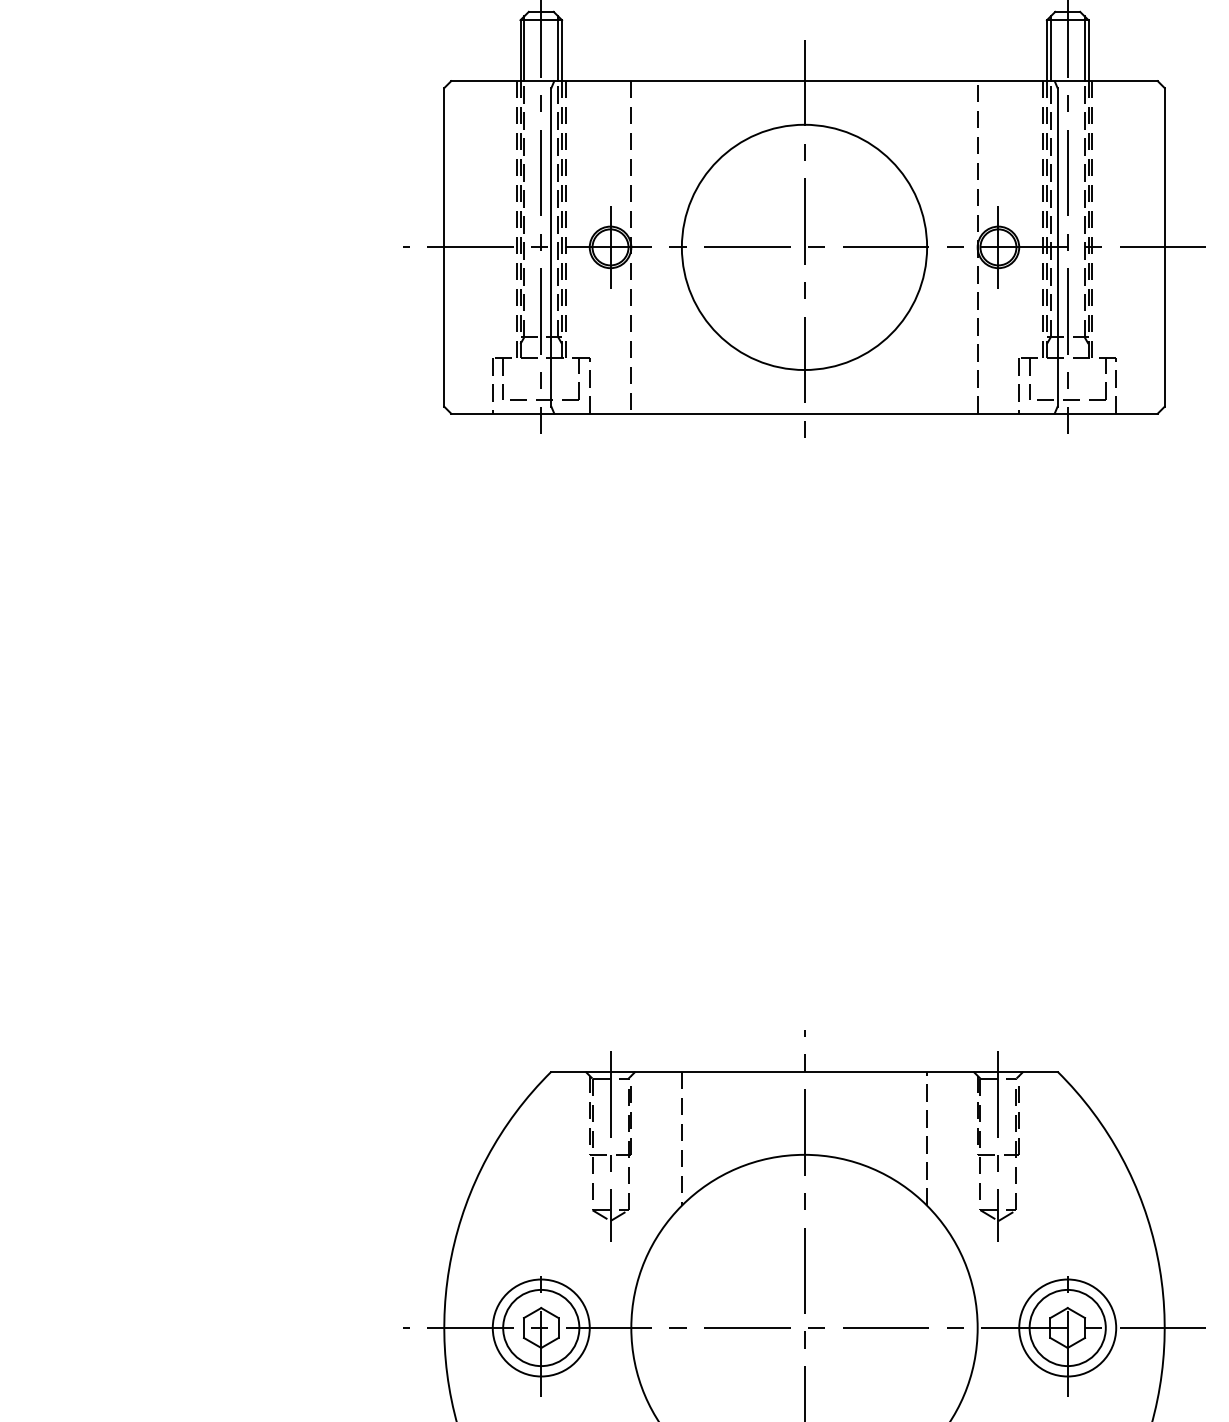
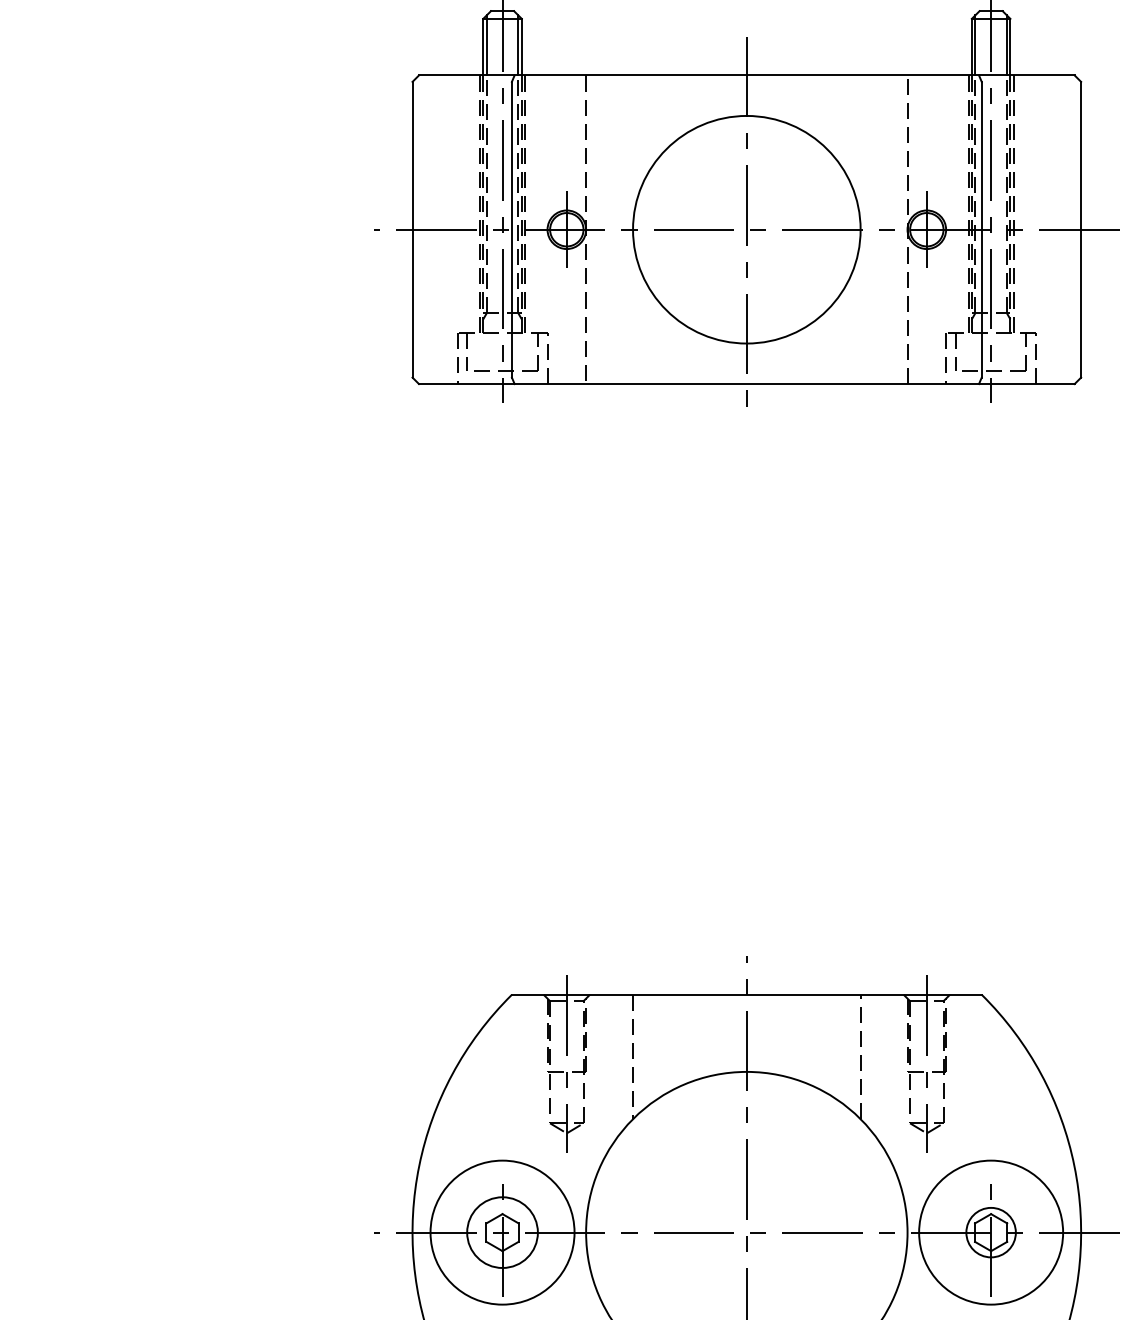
circle: (541, 1327) -> (502, 1232), size x1.6
circle: (1067, 1327) -> (990, 1232), size x0.7
circle: (1068, 1327) -> (991, 1232), size x1.6

